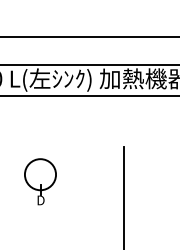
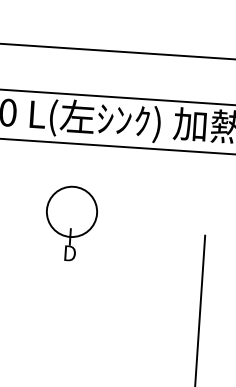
part: (40, 181) -> (71, 222), moved

